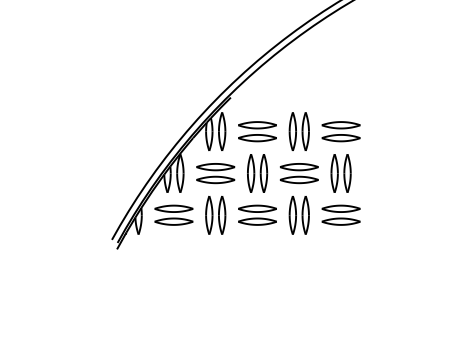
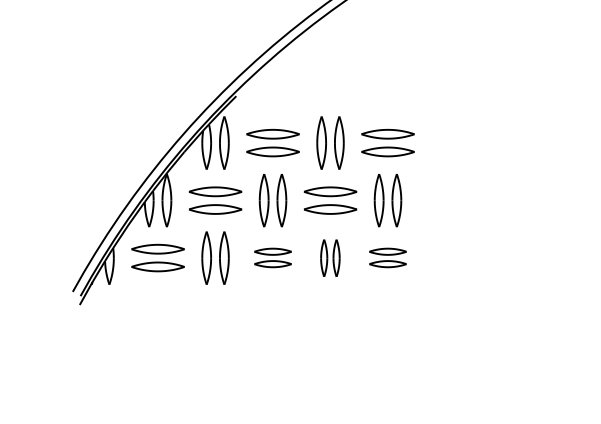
part: (257, 214) -> (273, 257), size x0.7
part: (340, 214) -> (387, 257), size x0.7
part: (298, 215) -> (329, 258), size x0.7

